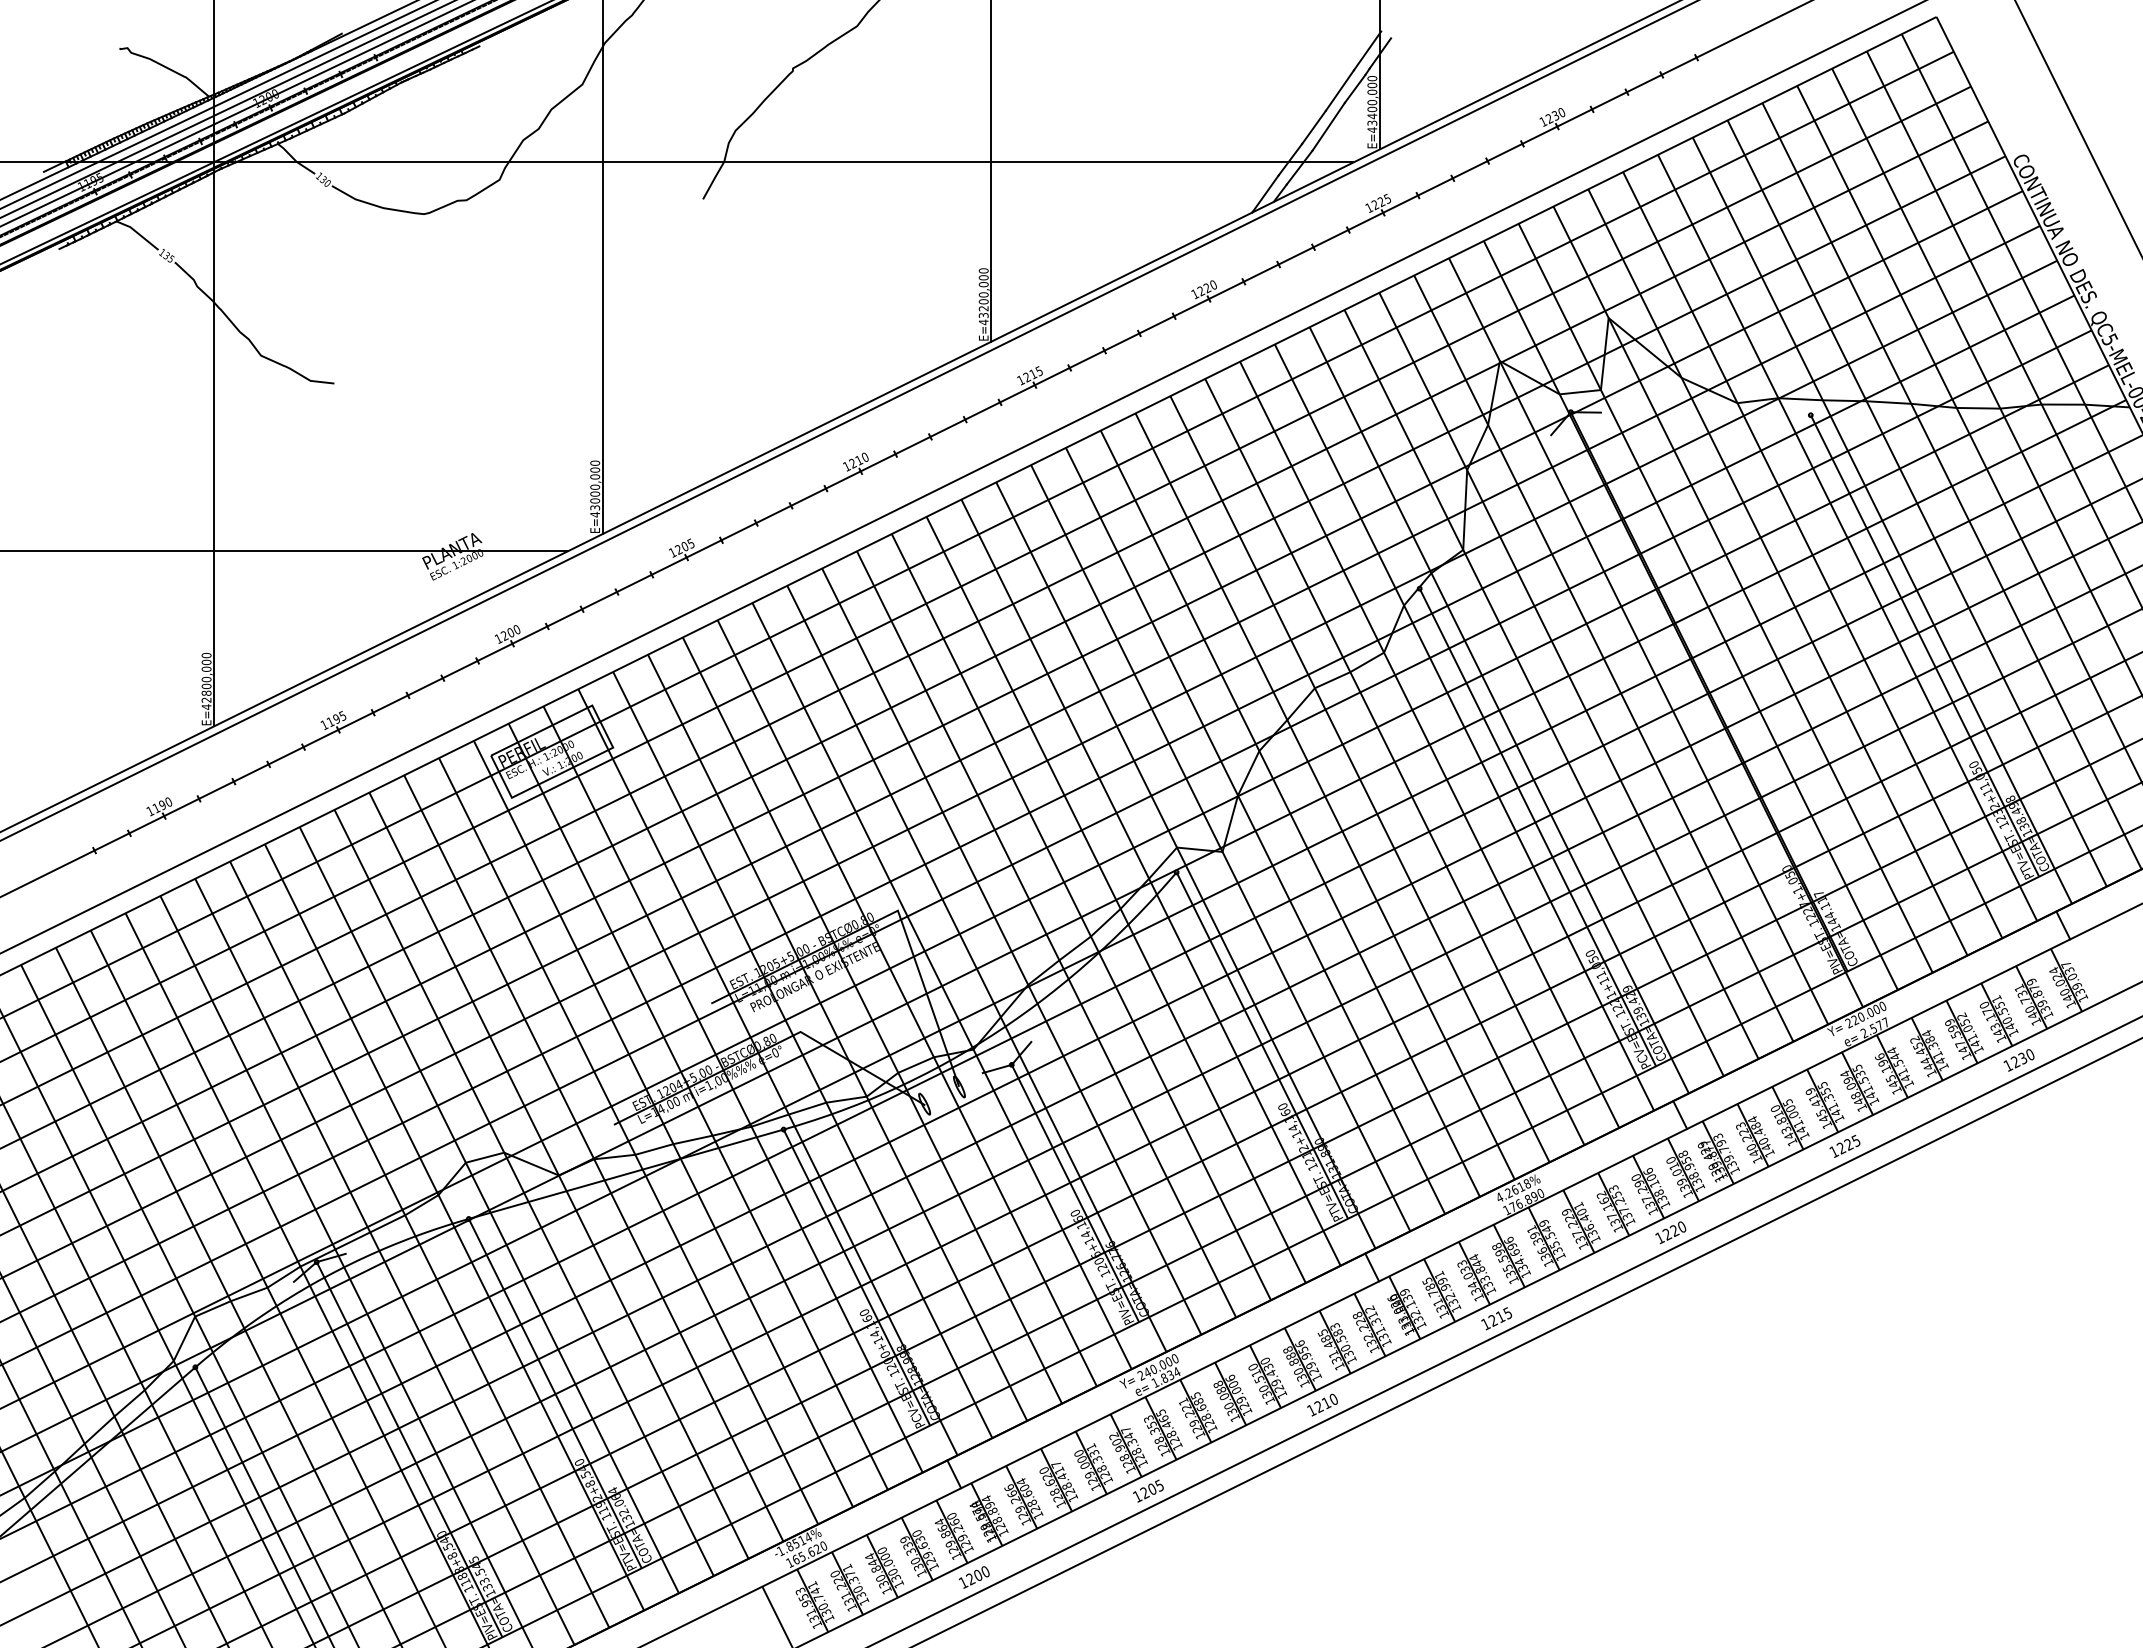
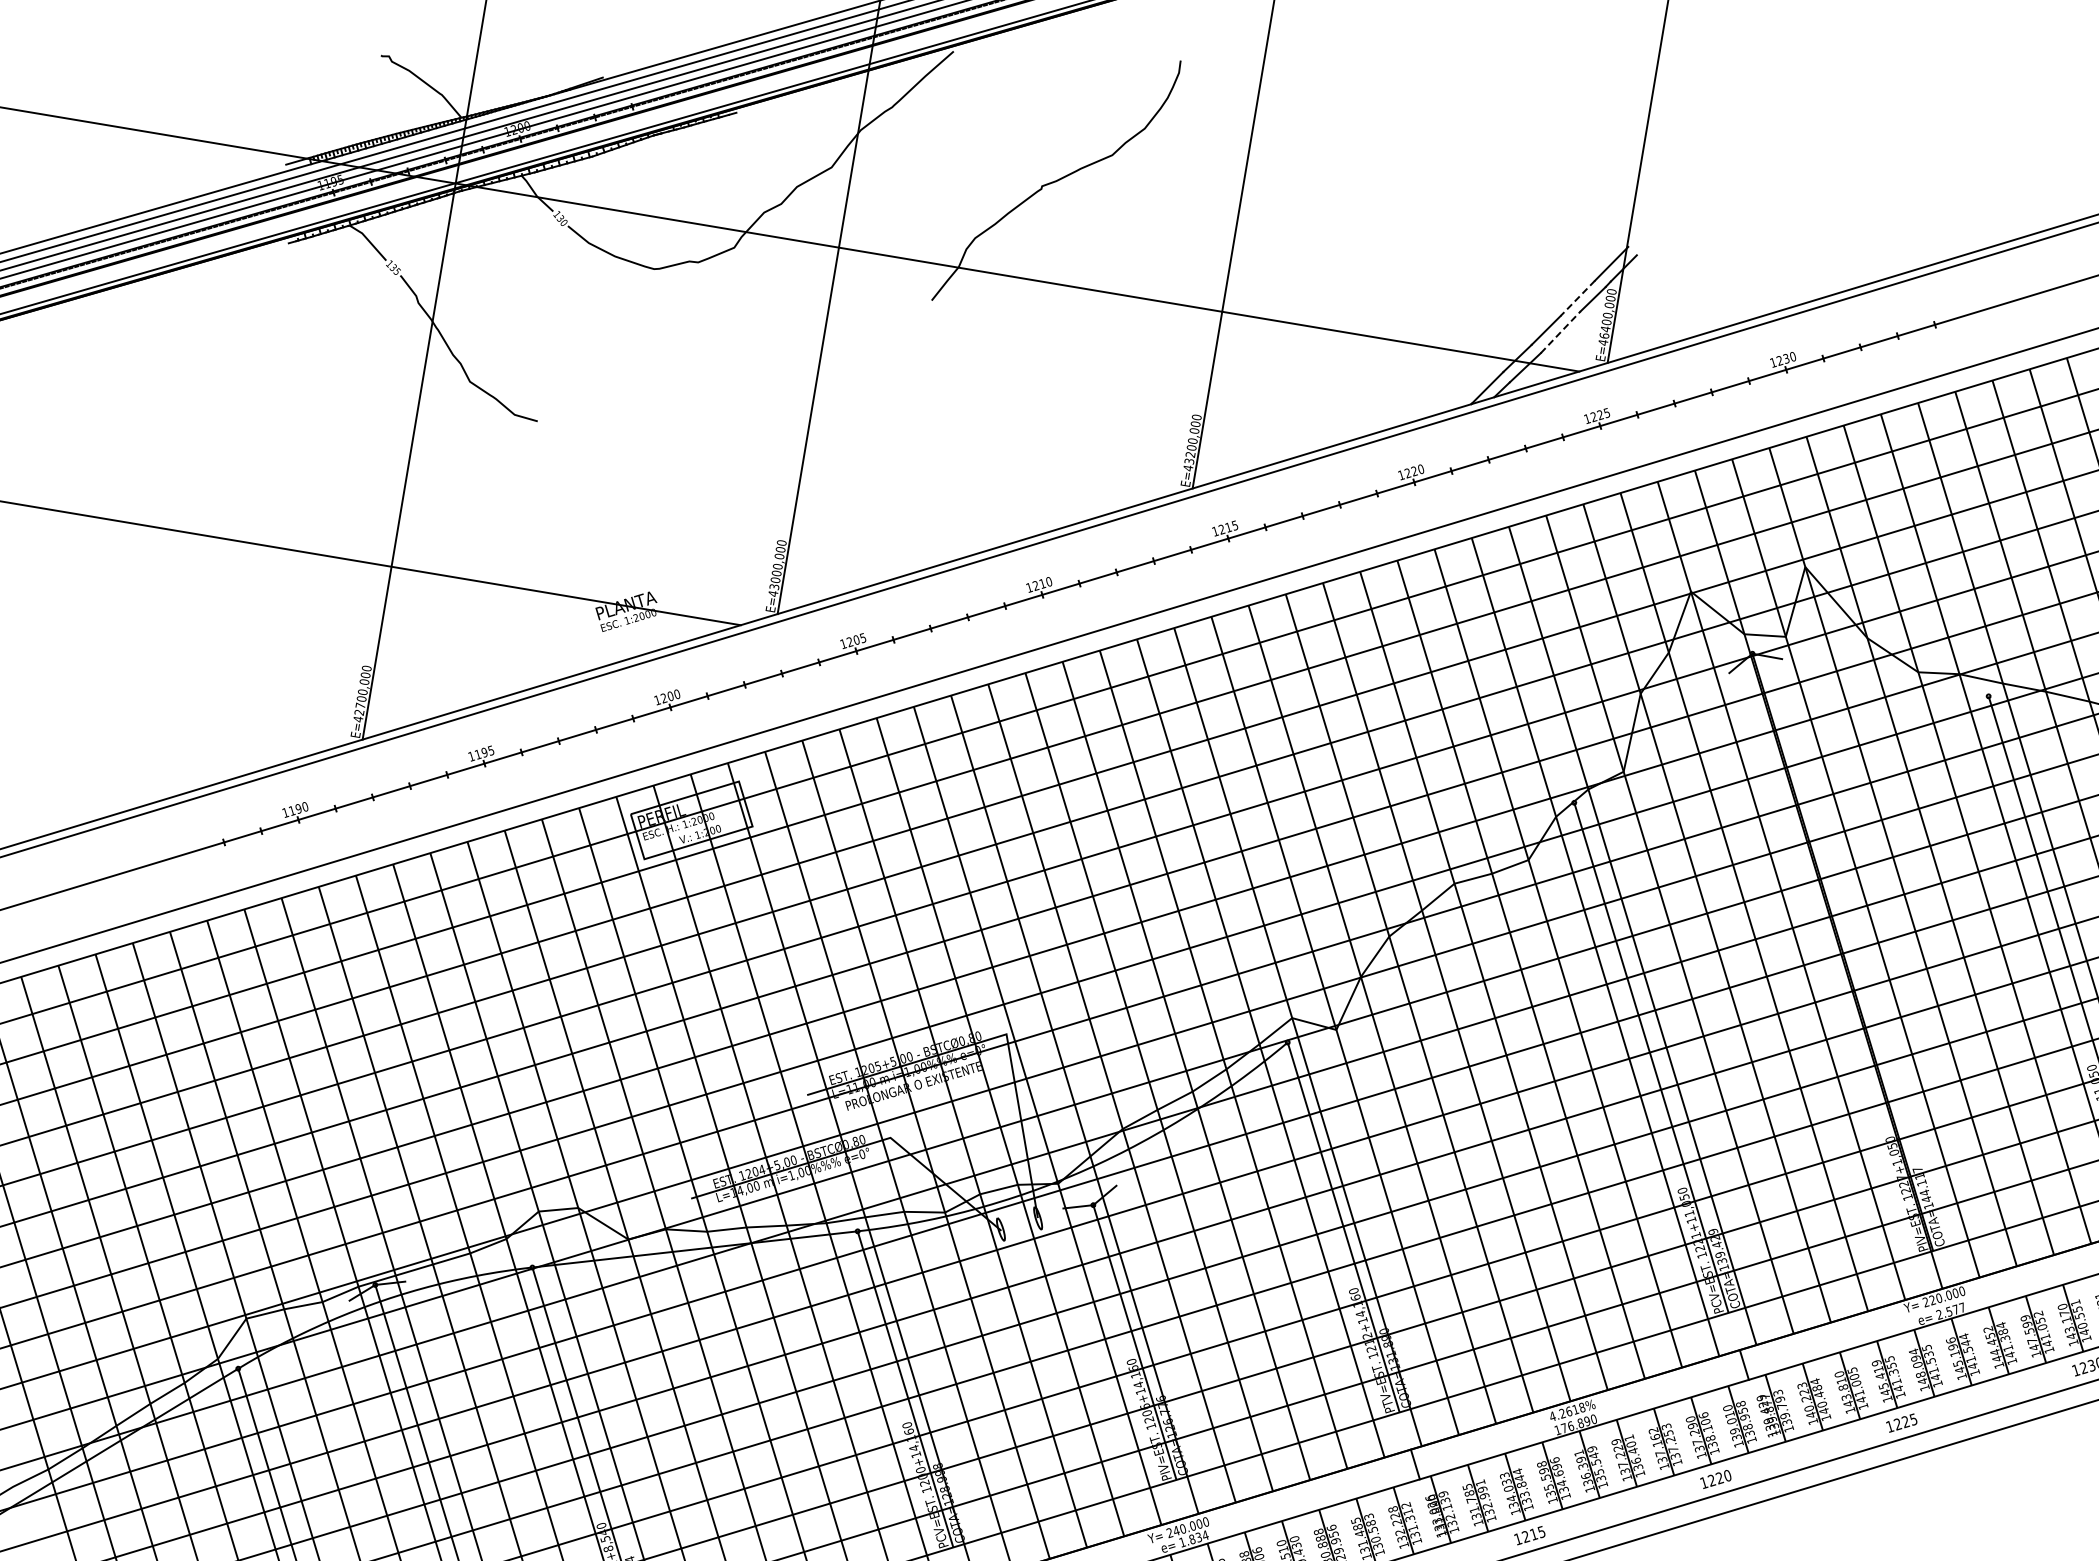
line: (1339, 90) -> (1577, 298), solid -> dashed
text: (1372, 122) -> (1604, 335), E=43400,000 -> E=46400,000
line: (1328, 126) -> (1560, 331), solid -> dashed
text: (206, 692) -> (360, 704), E=42800,000 -> E=42700,000

